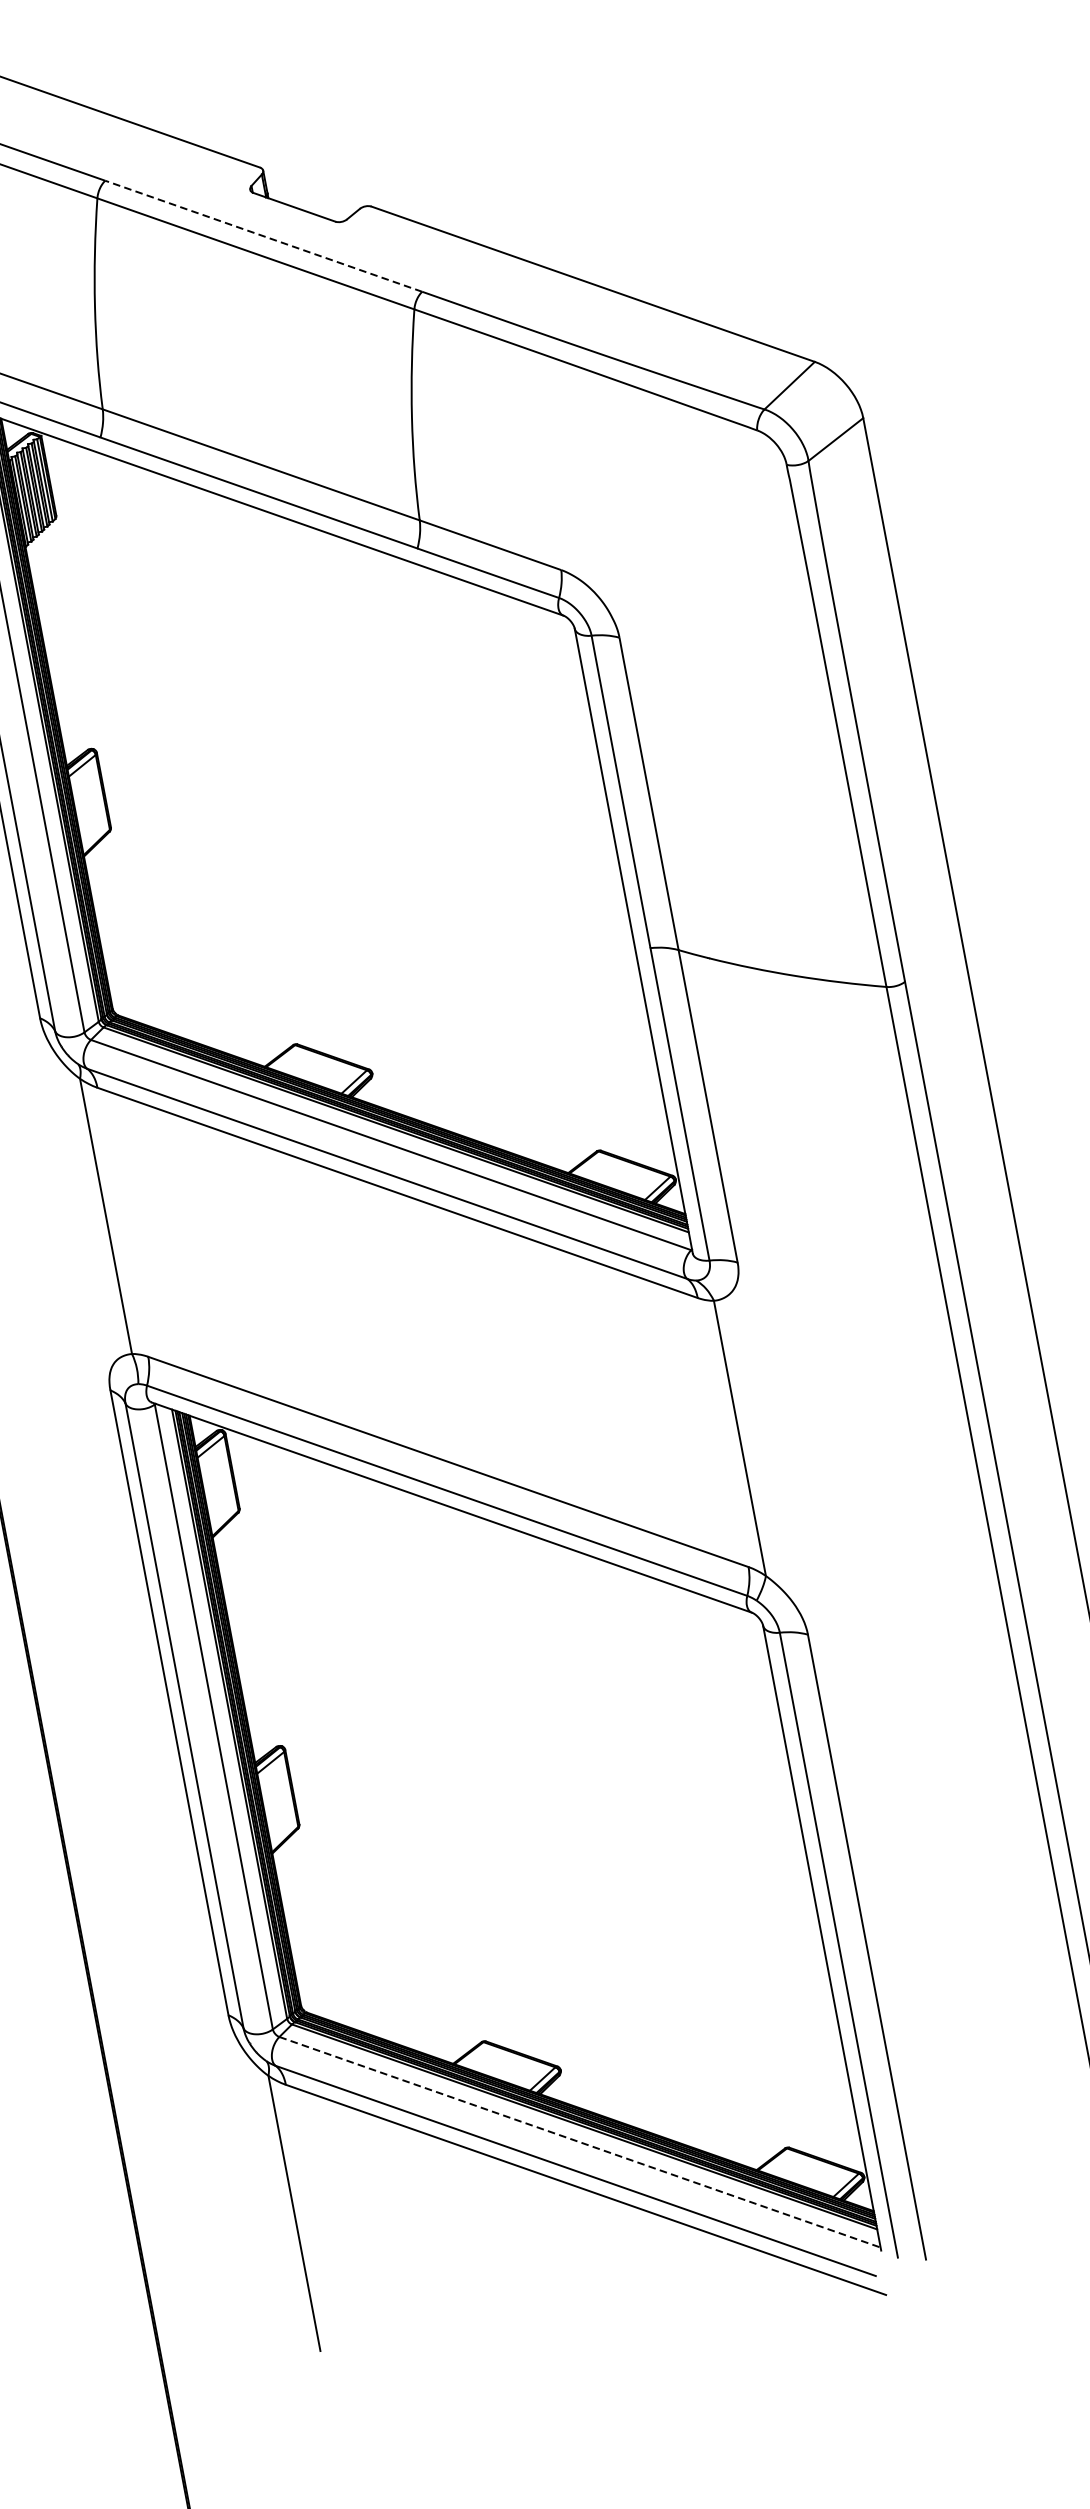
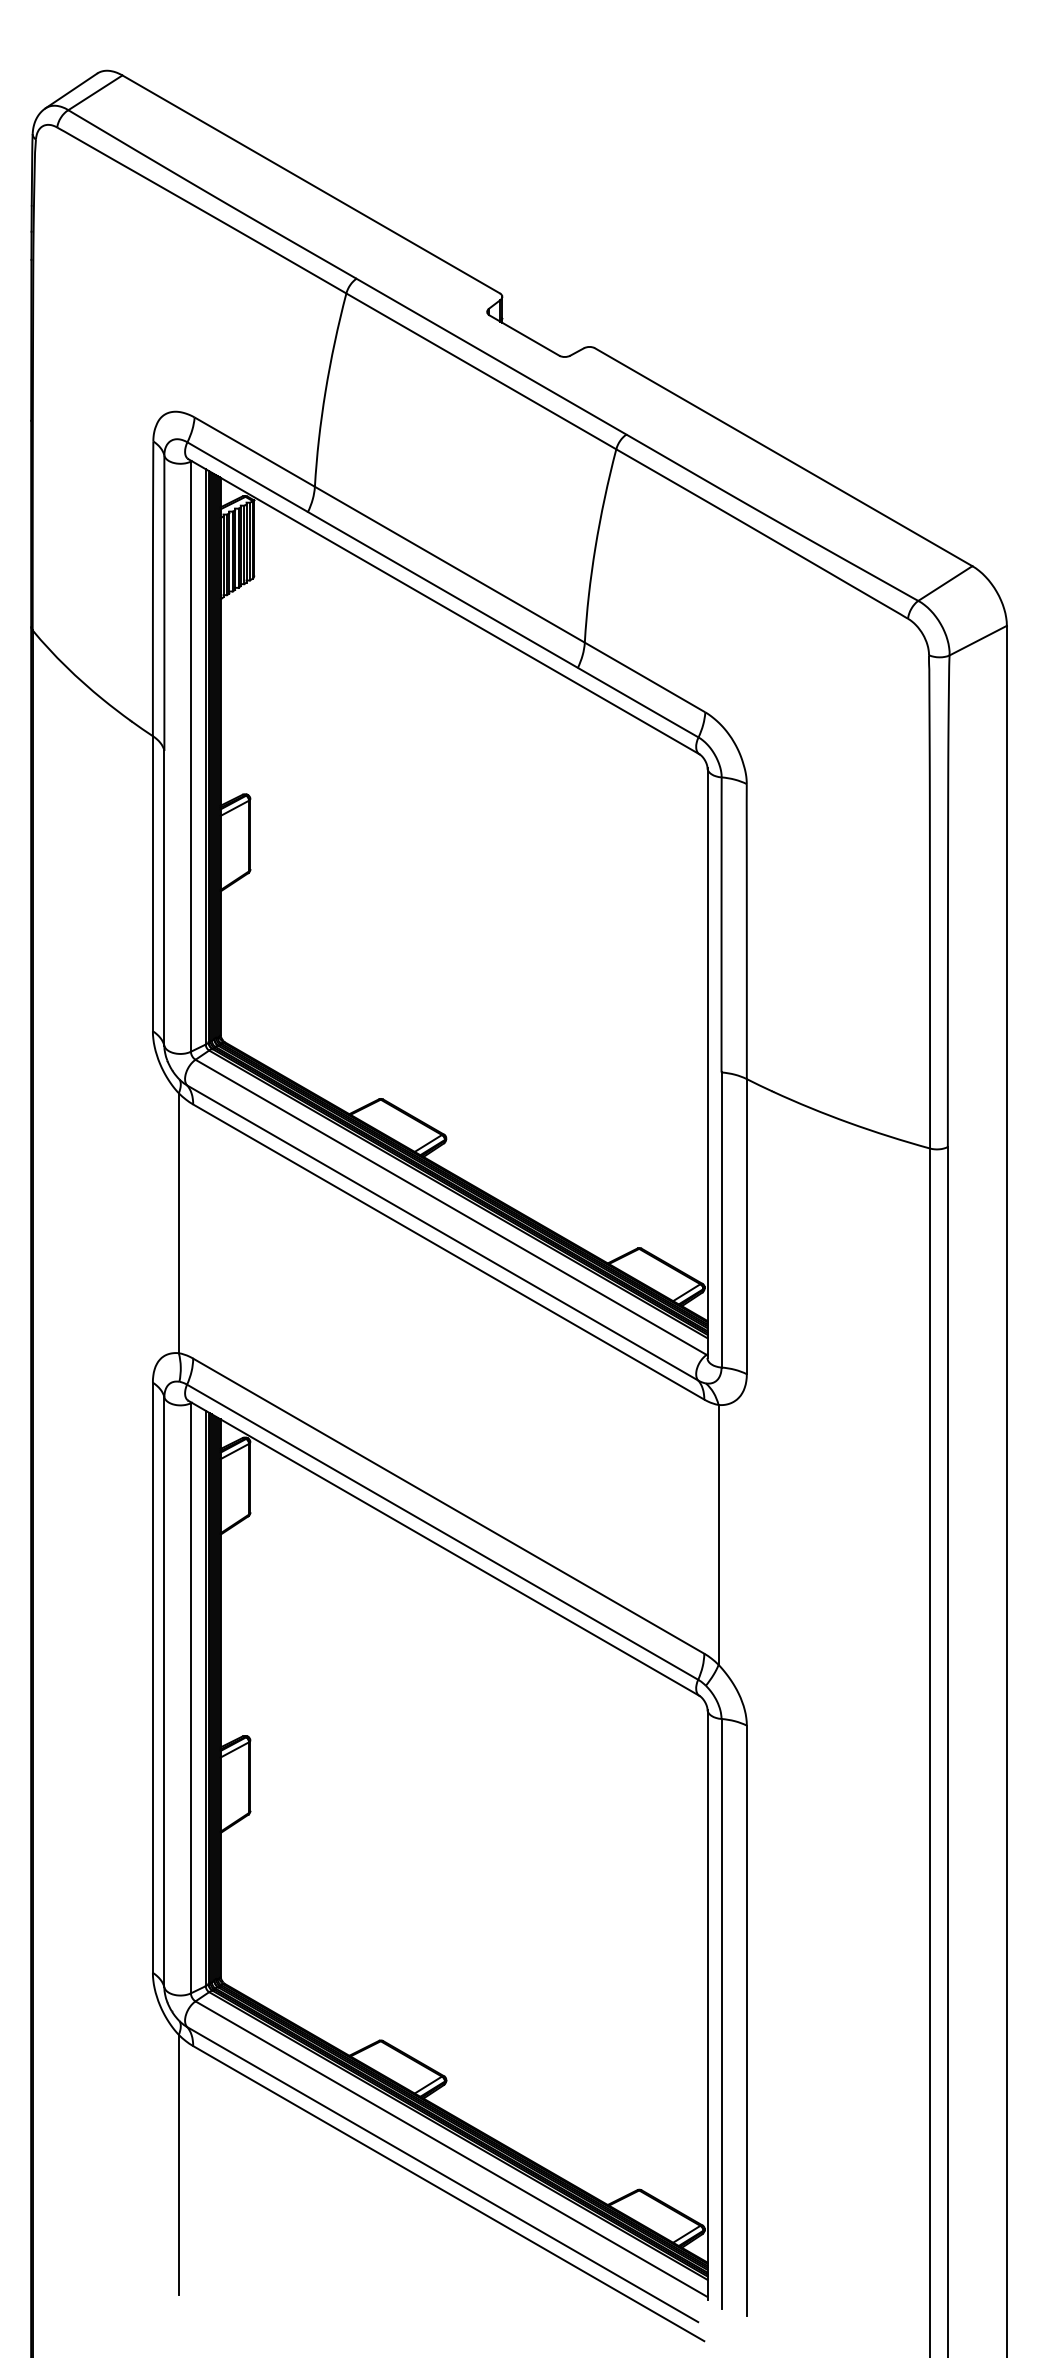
line: (263, 236) -> (491, 356), dashed -> solid
line: (580, 2142) -> (451, 2149), dashed -> solid

